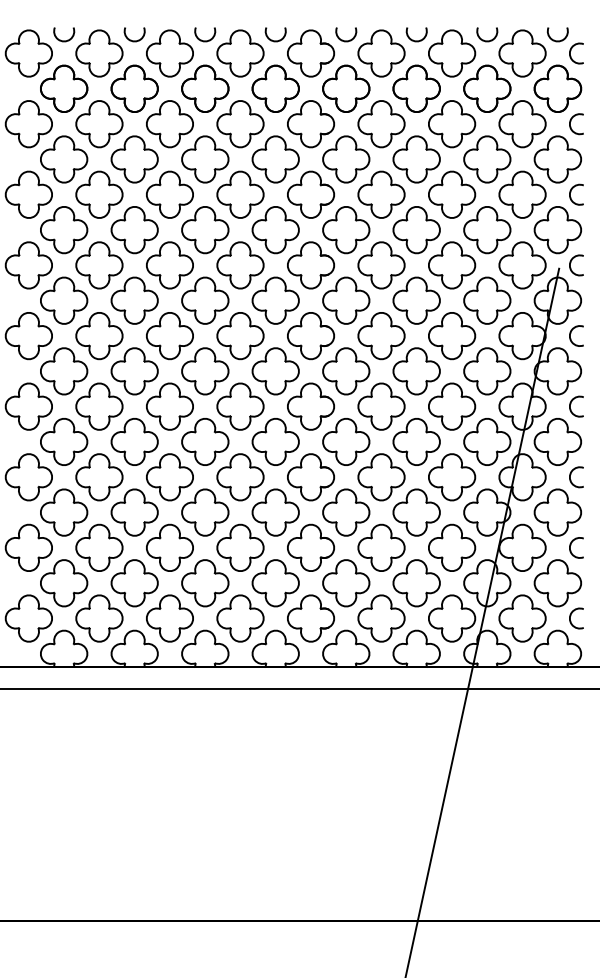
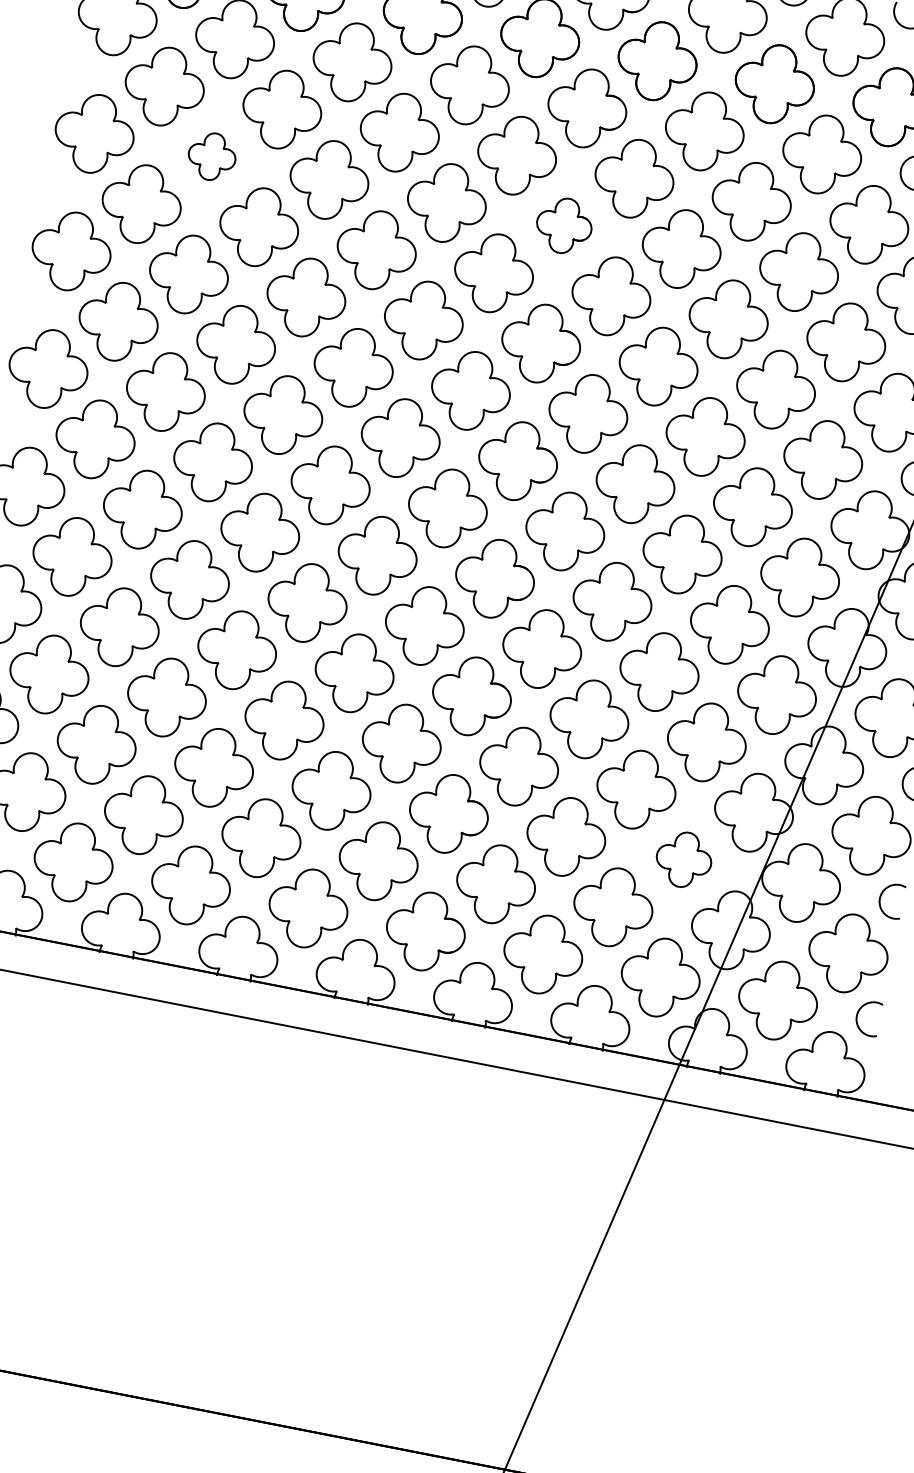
part: (99, 194) -> (212, 156), size x0.6
part: (310, 194) -> (563, 225), size x0.7
part: (452, 547) -> (684, 859), size x0.7

